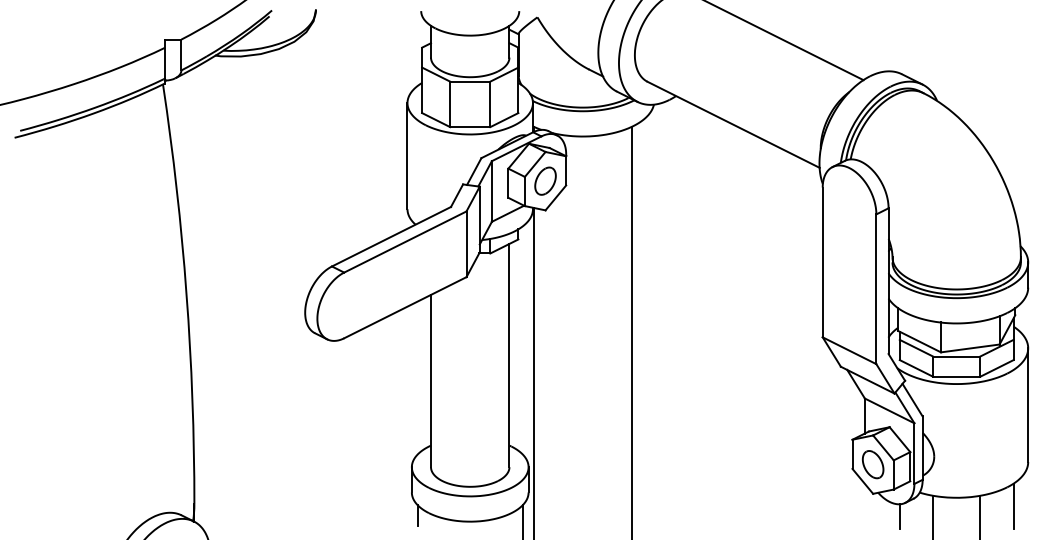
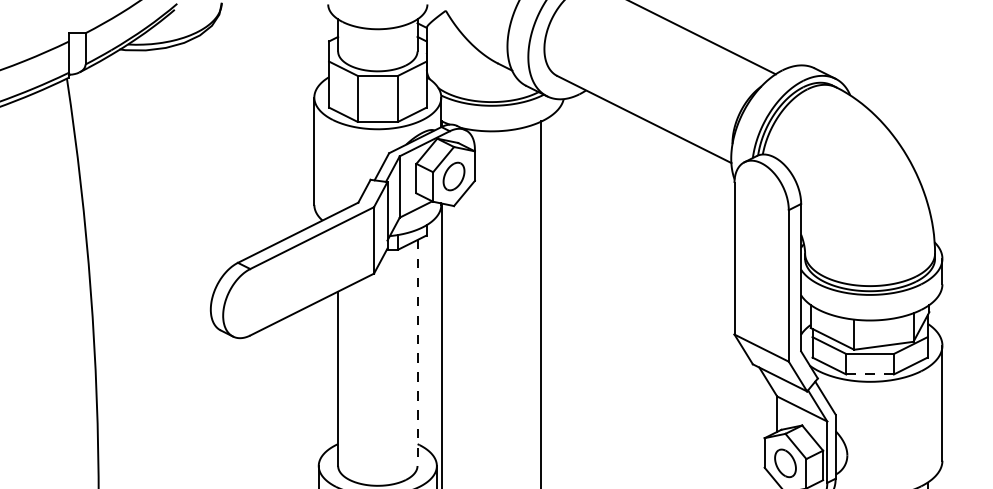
line: (509, 355) -> (417, 352), solid -> dashed
line: (956, 376) -> (869, 374), solid -> dashed

